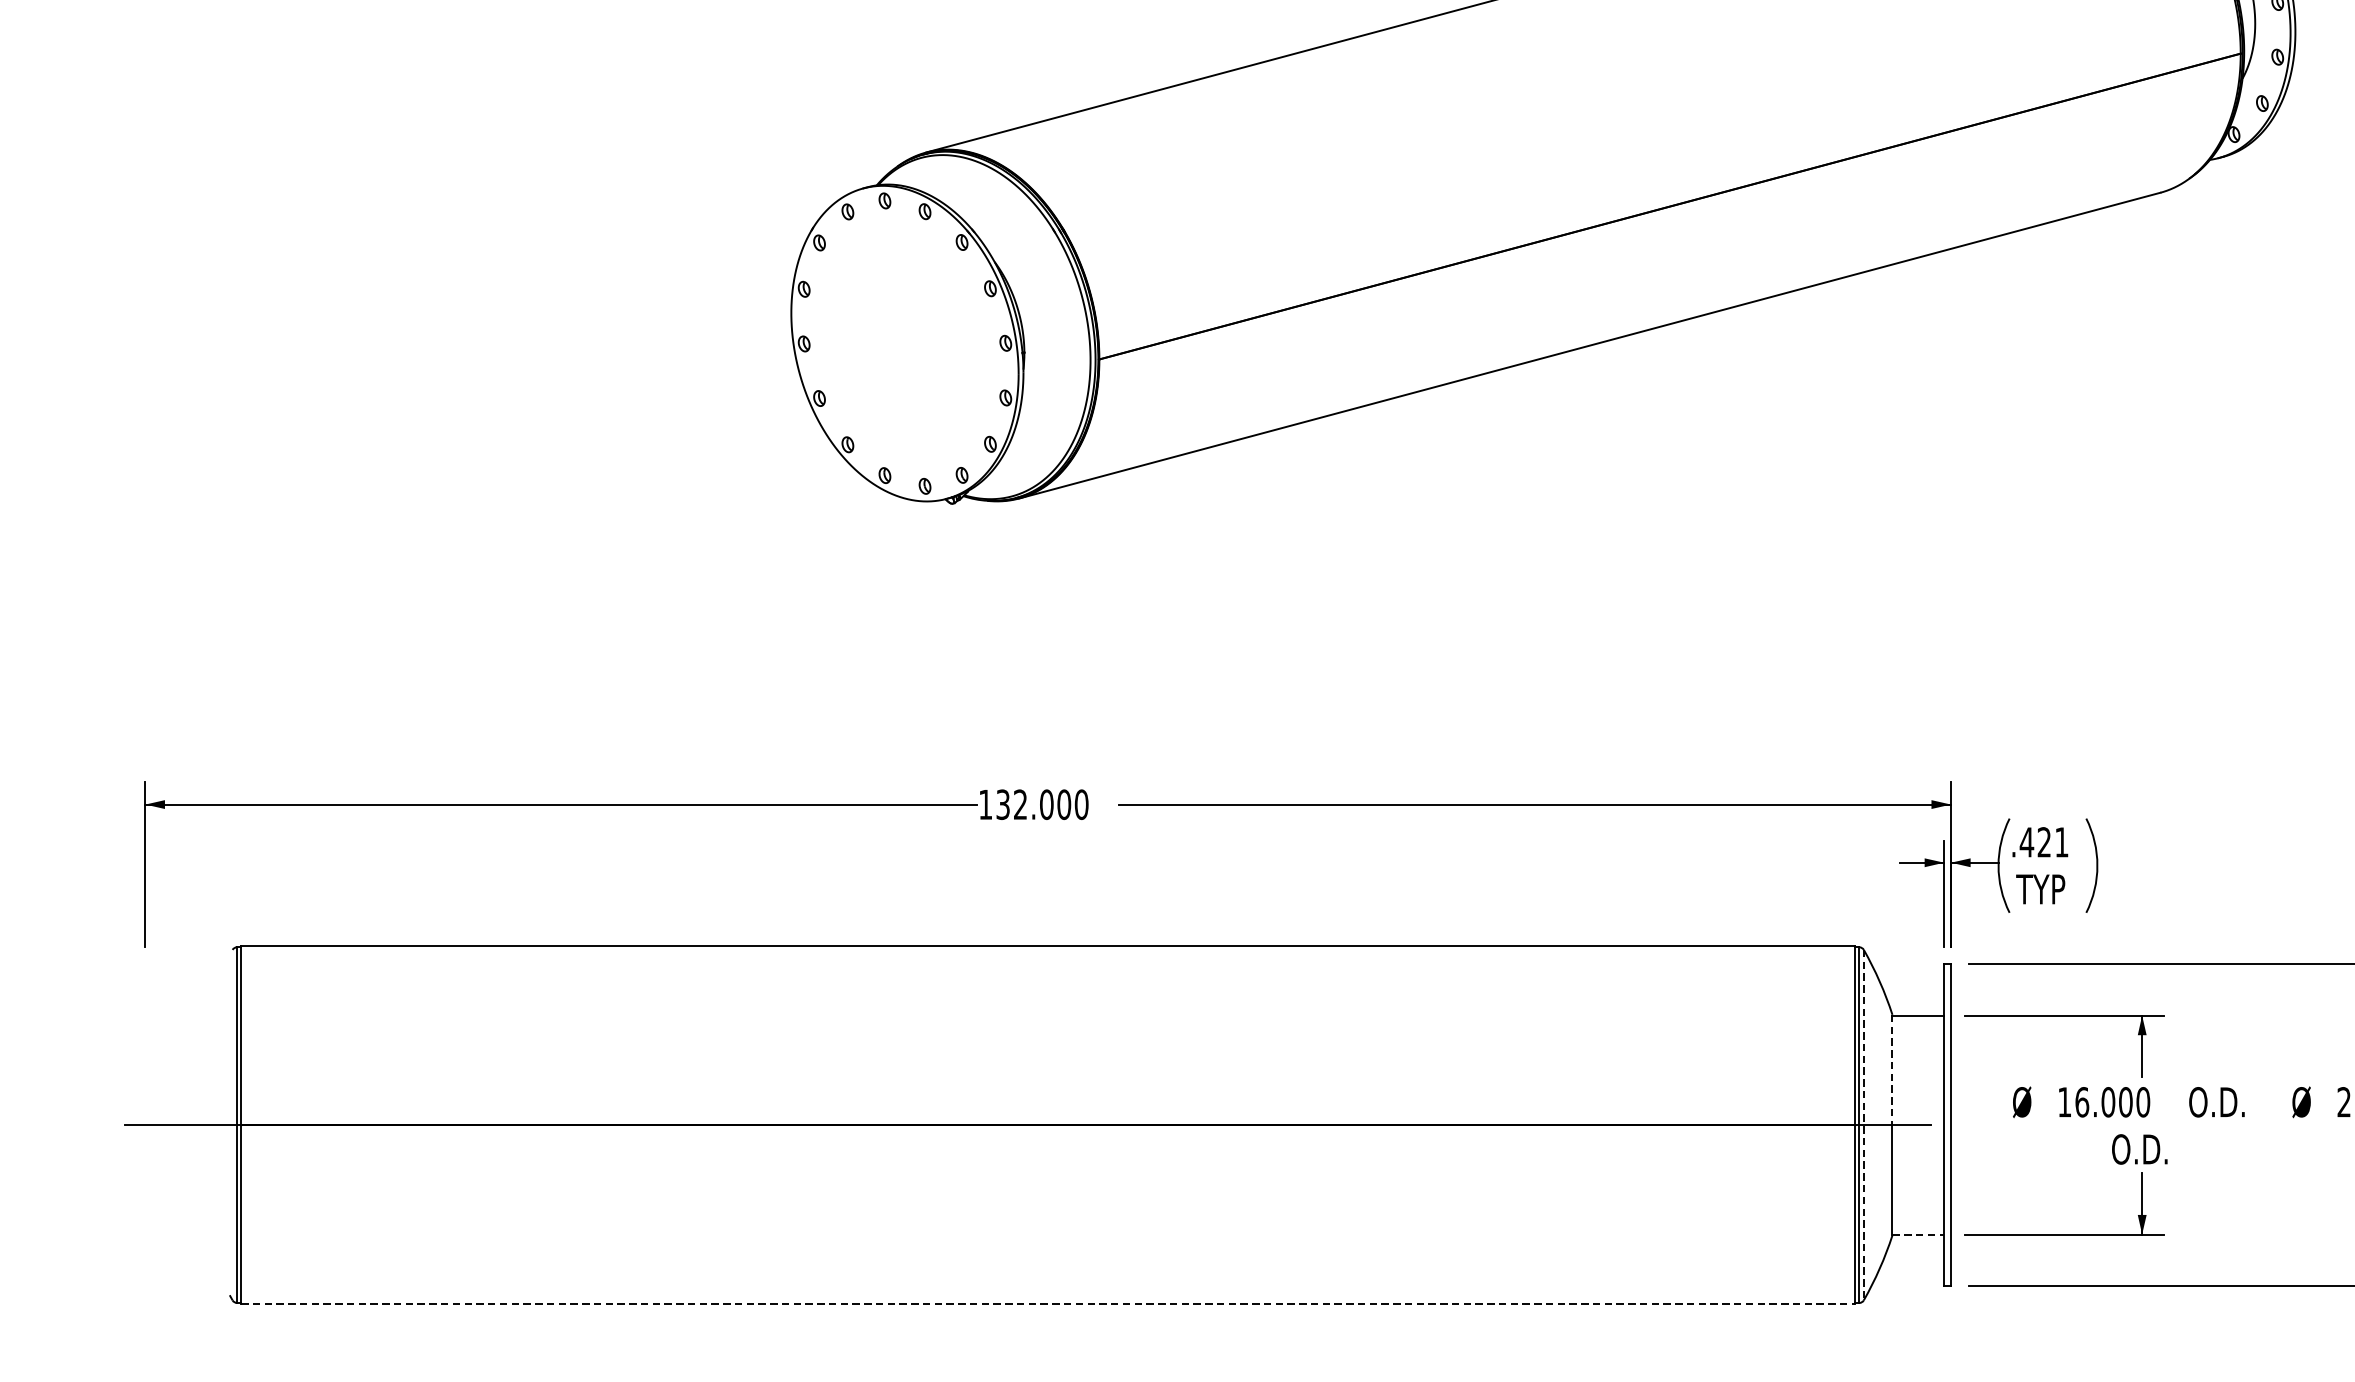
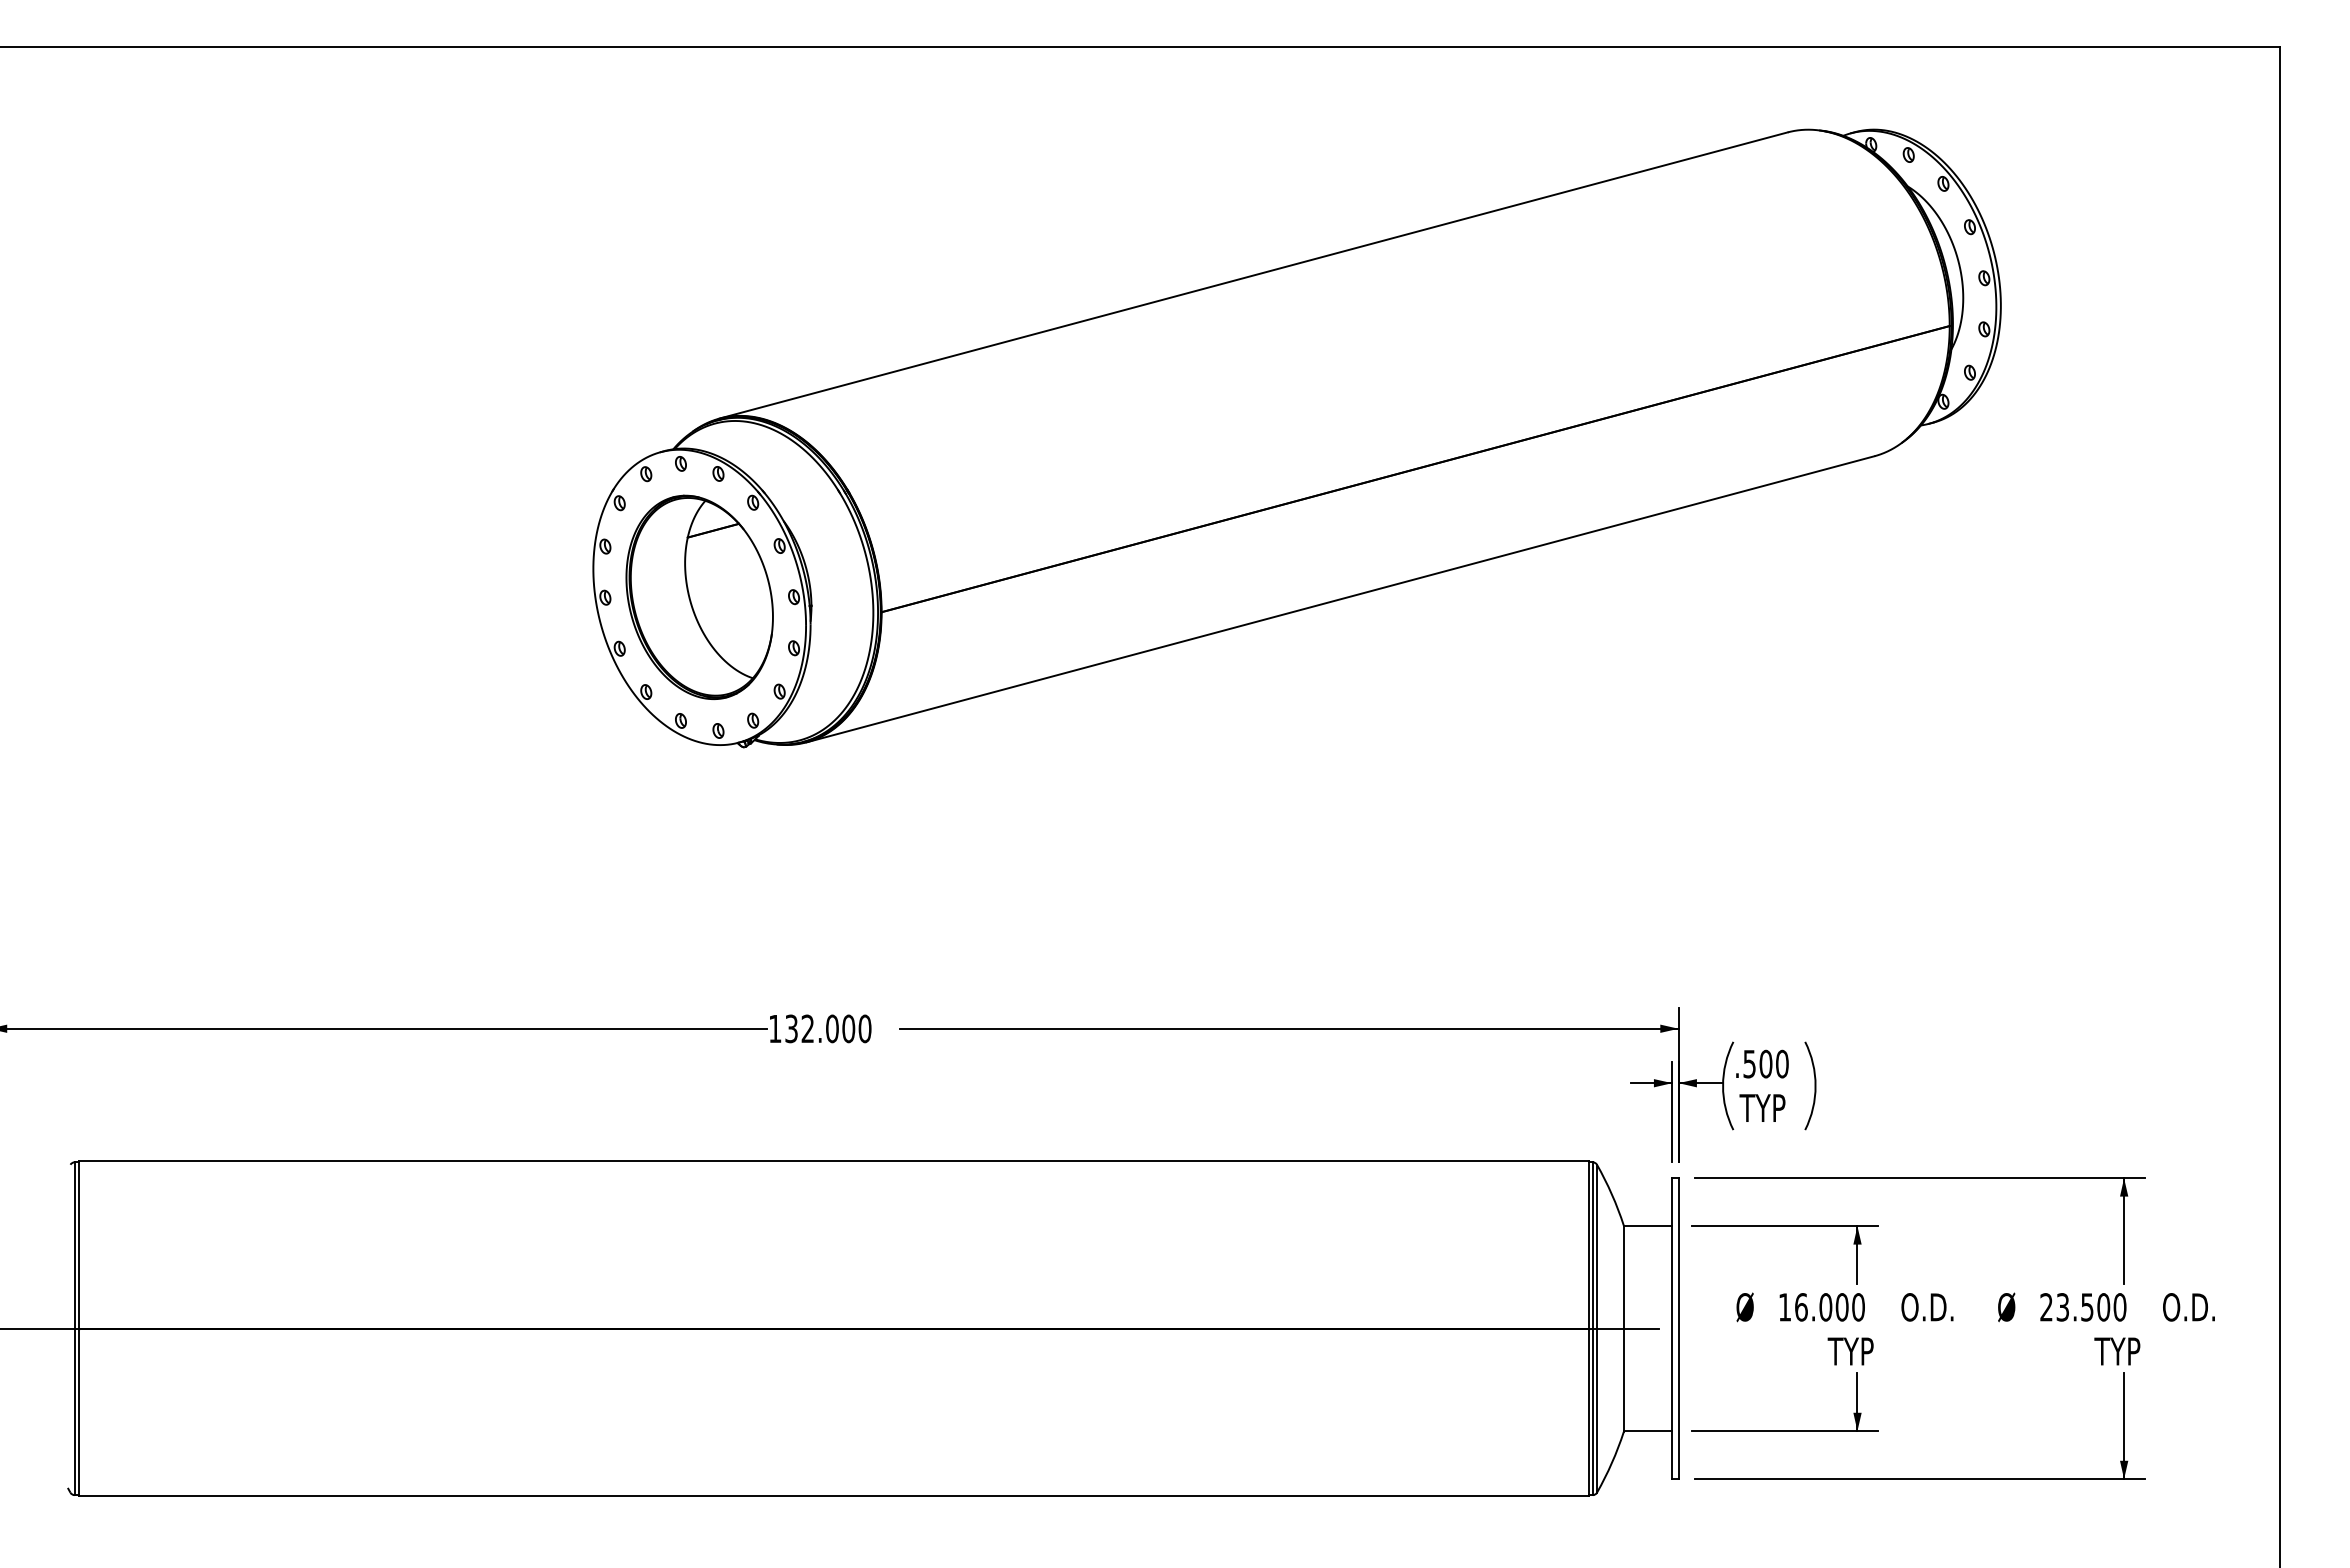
part: (904, 342) -> (699, 596), added
text: (2043, 841) -> (1765, 1063), .421 -> .500
line: (1892, 1070) -> (1623, 1277), dashed -> solid
line: (1864, 1124) -> (1597, 1328), dashed -> solid
text: (2138, 1149) -> (1854, 1351), O.D. -> TYP
line: (1918, 1234) -> (1648, 1431), dashed -> solid
line: (1049, 1304) -> (834, 1496), dashed -> solid

